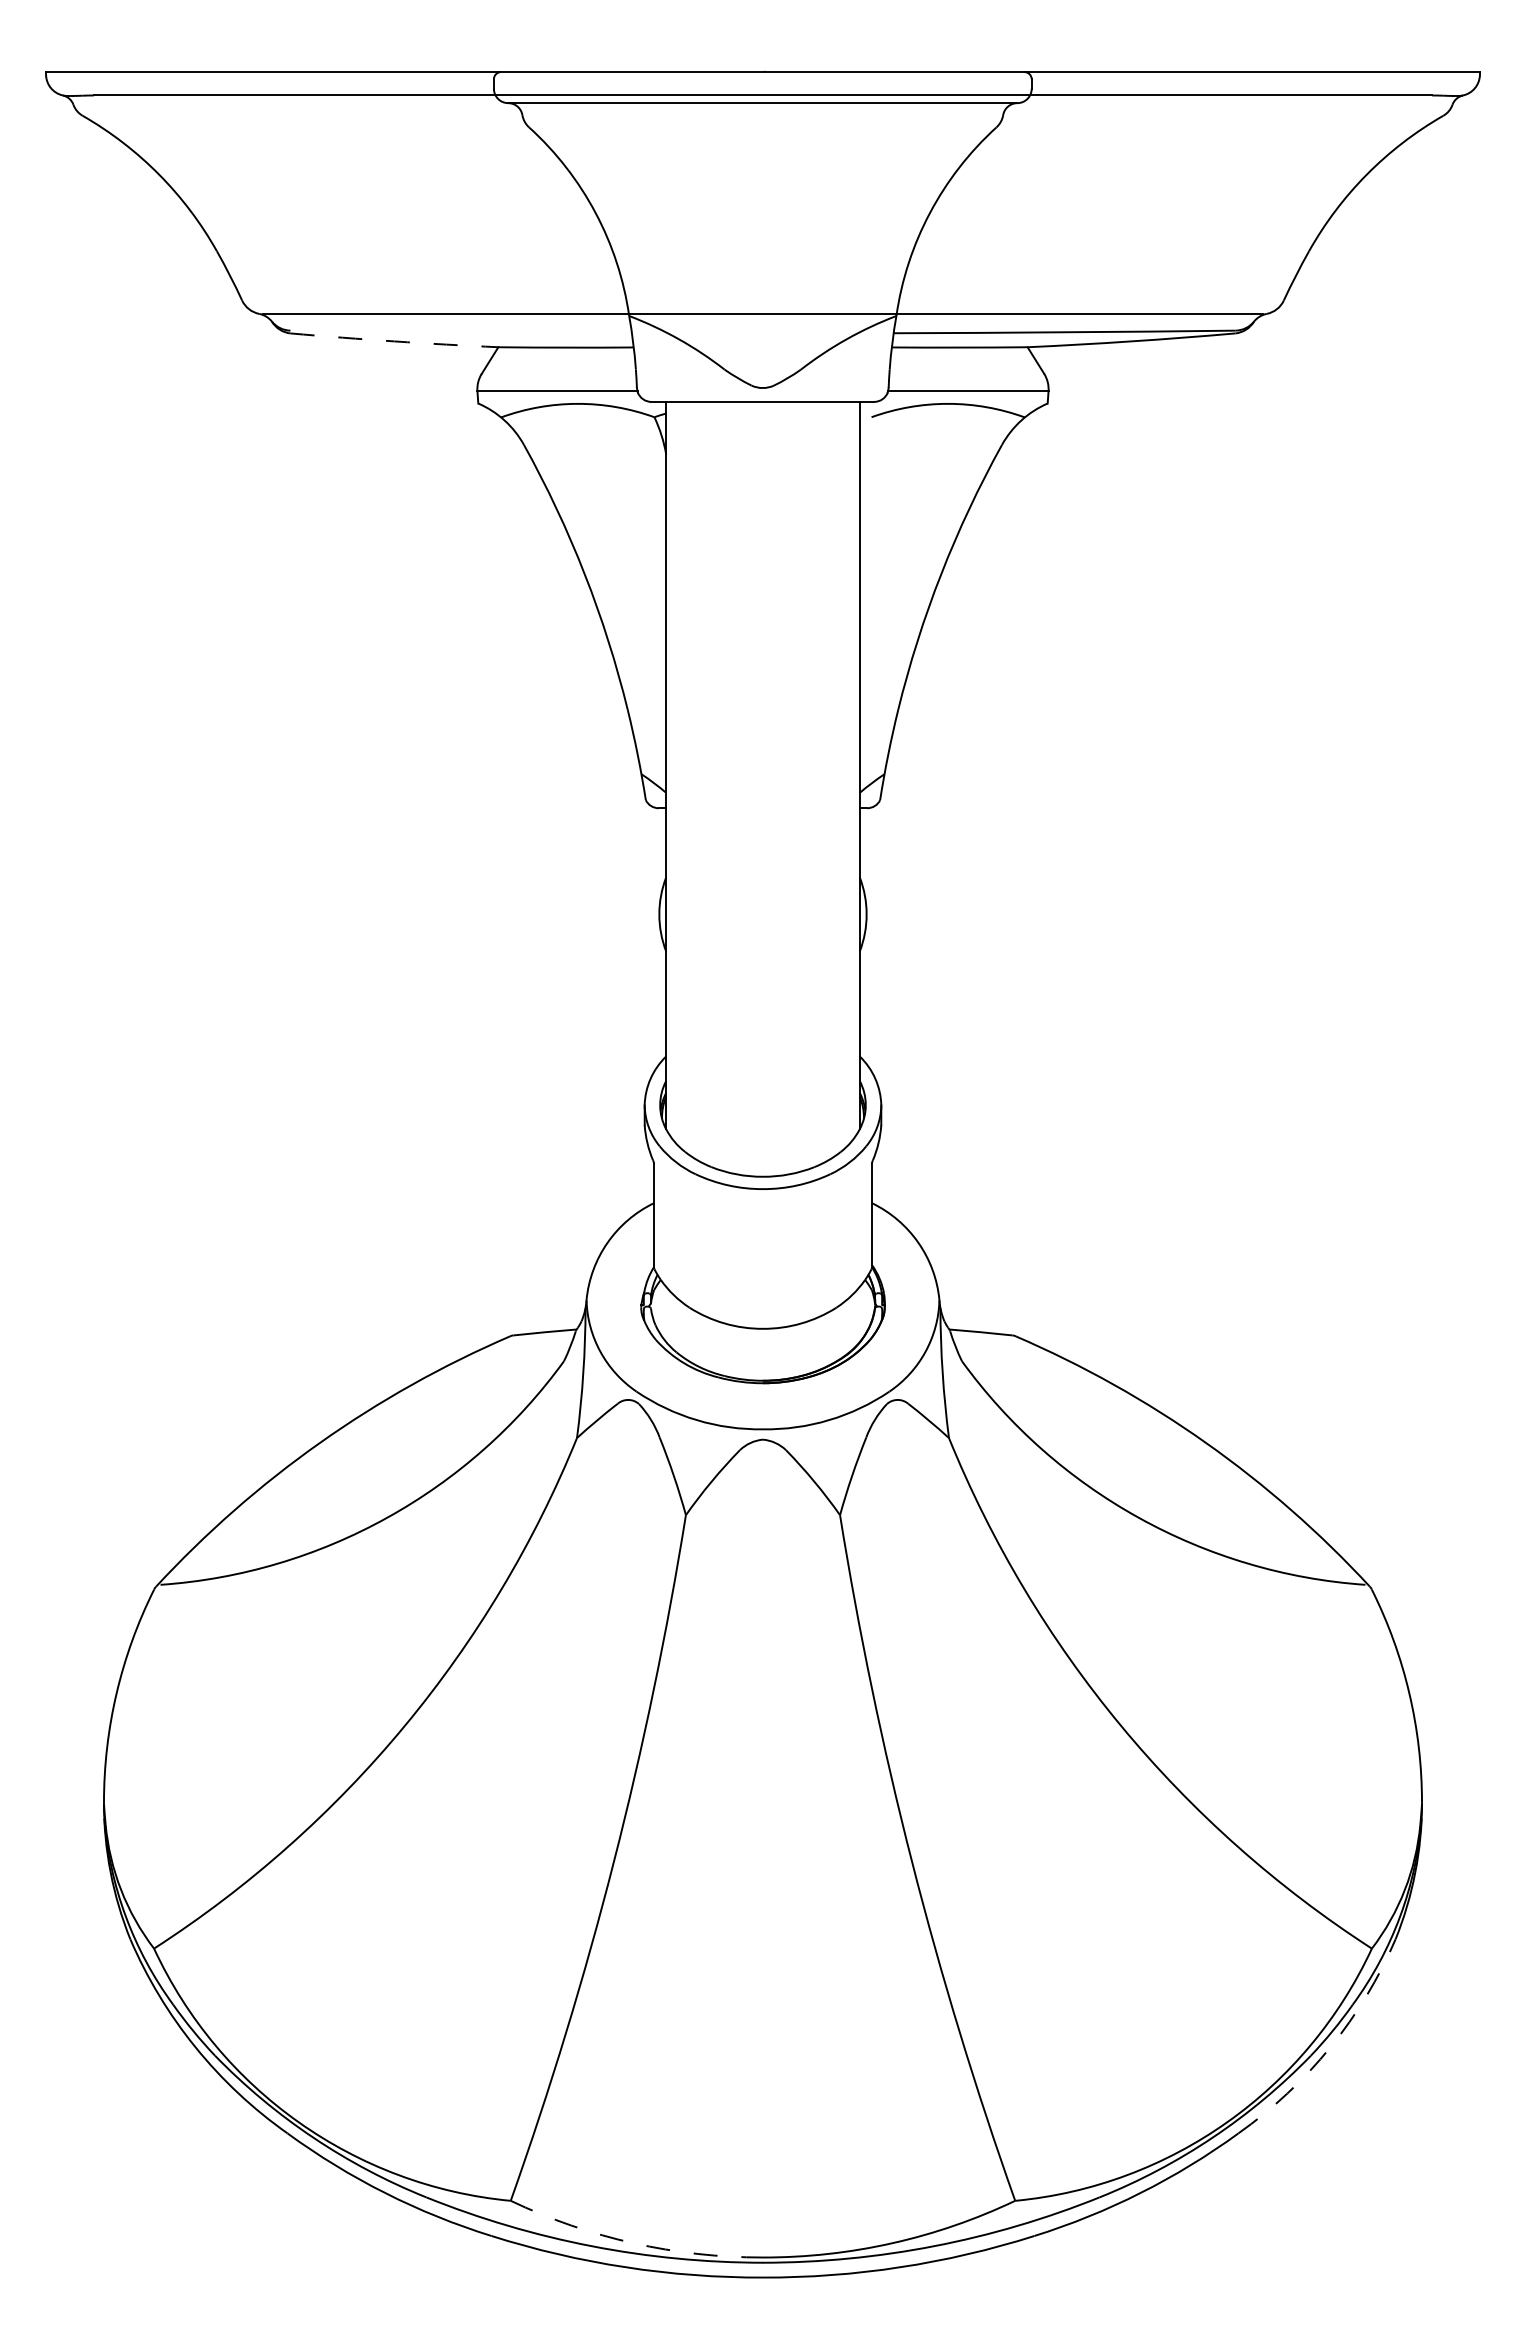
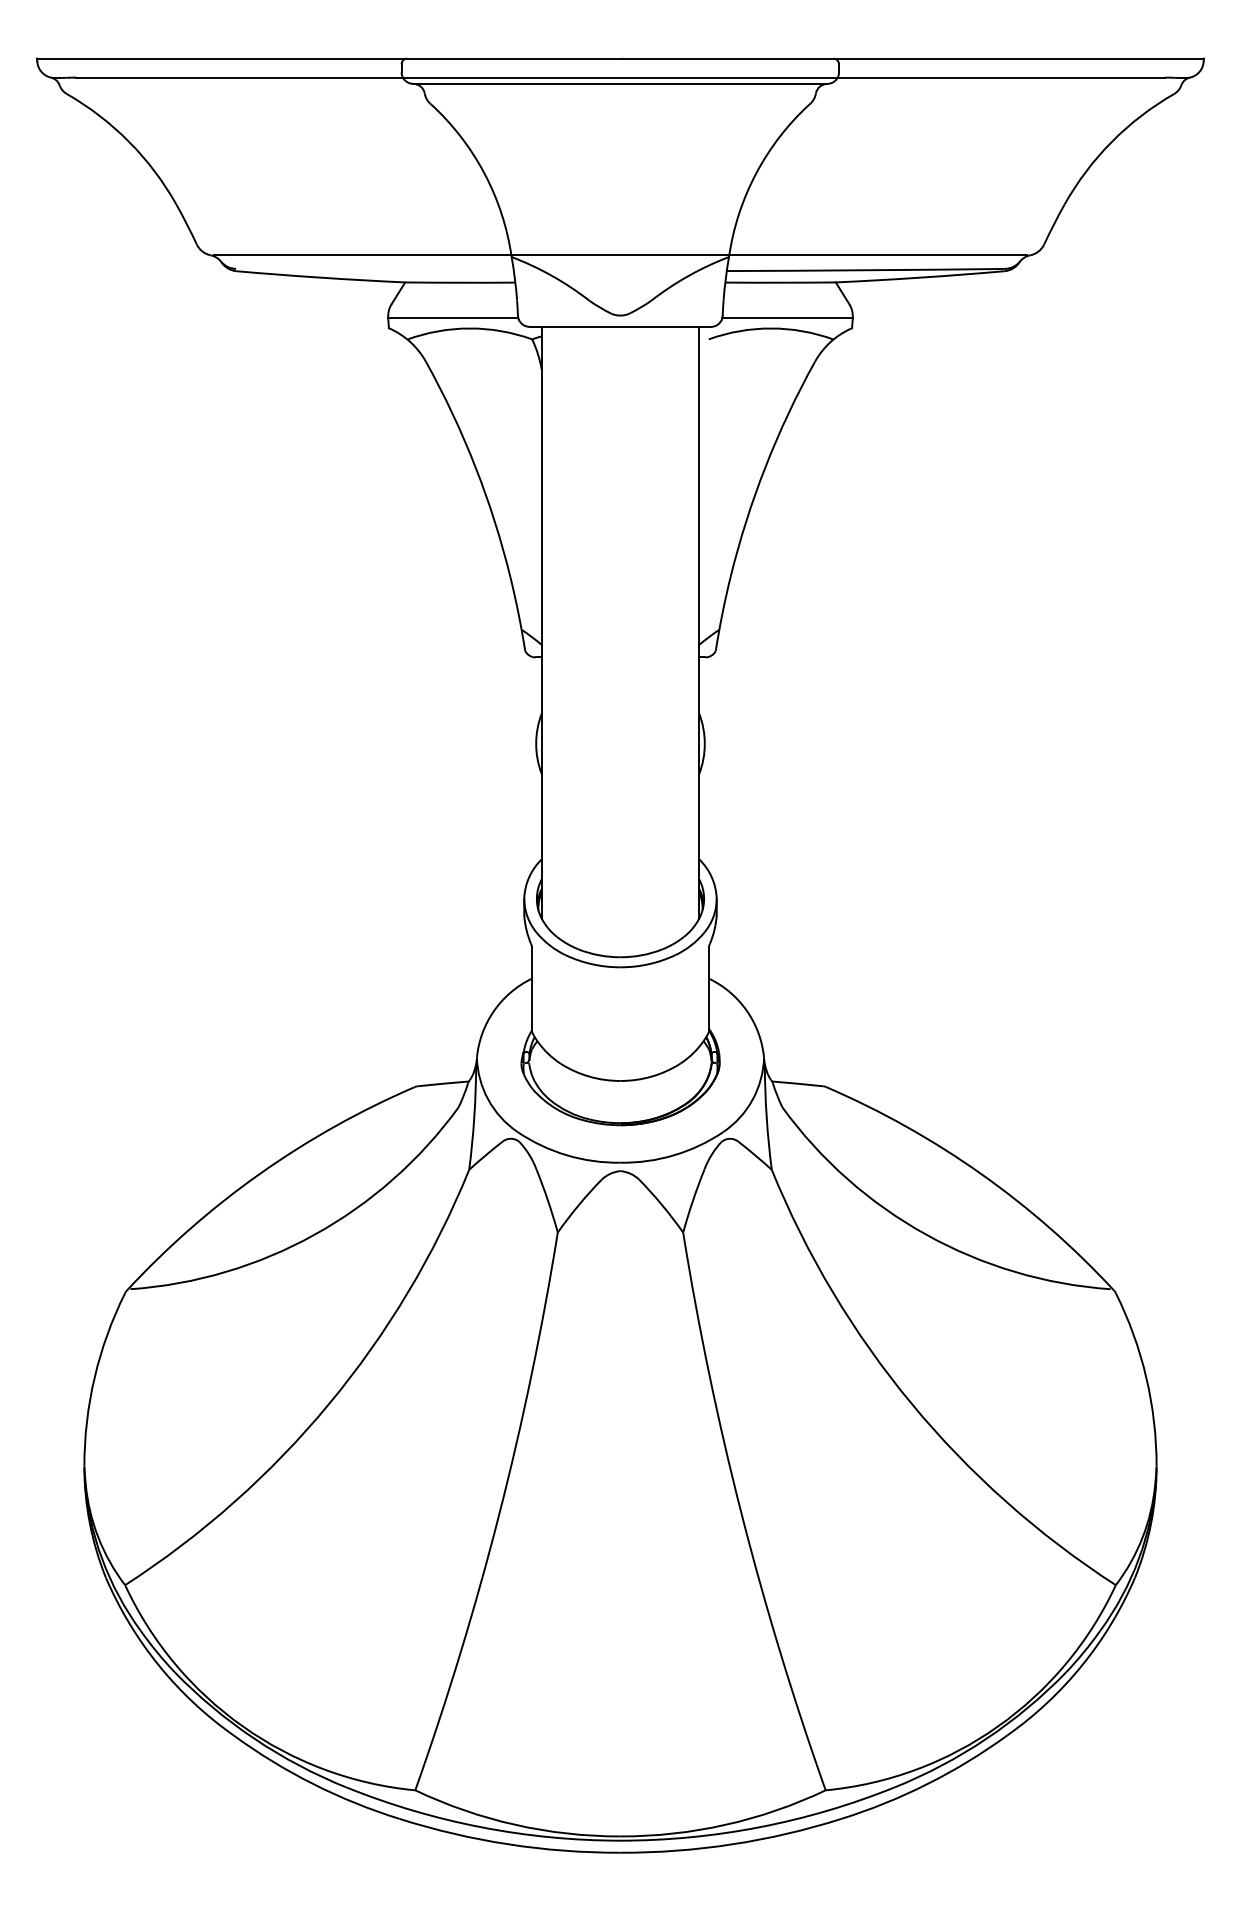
arc: (394, 341) -> (320, 277), dashed -> solid
arc: (1330, 2047) -> (1082, 1665), dashed -> solid
arc: (633, 2243) -> (515, 1825), dashed -> solid

